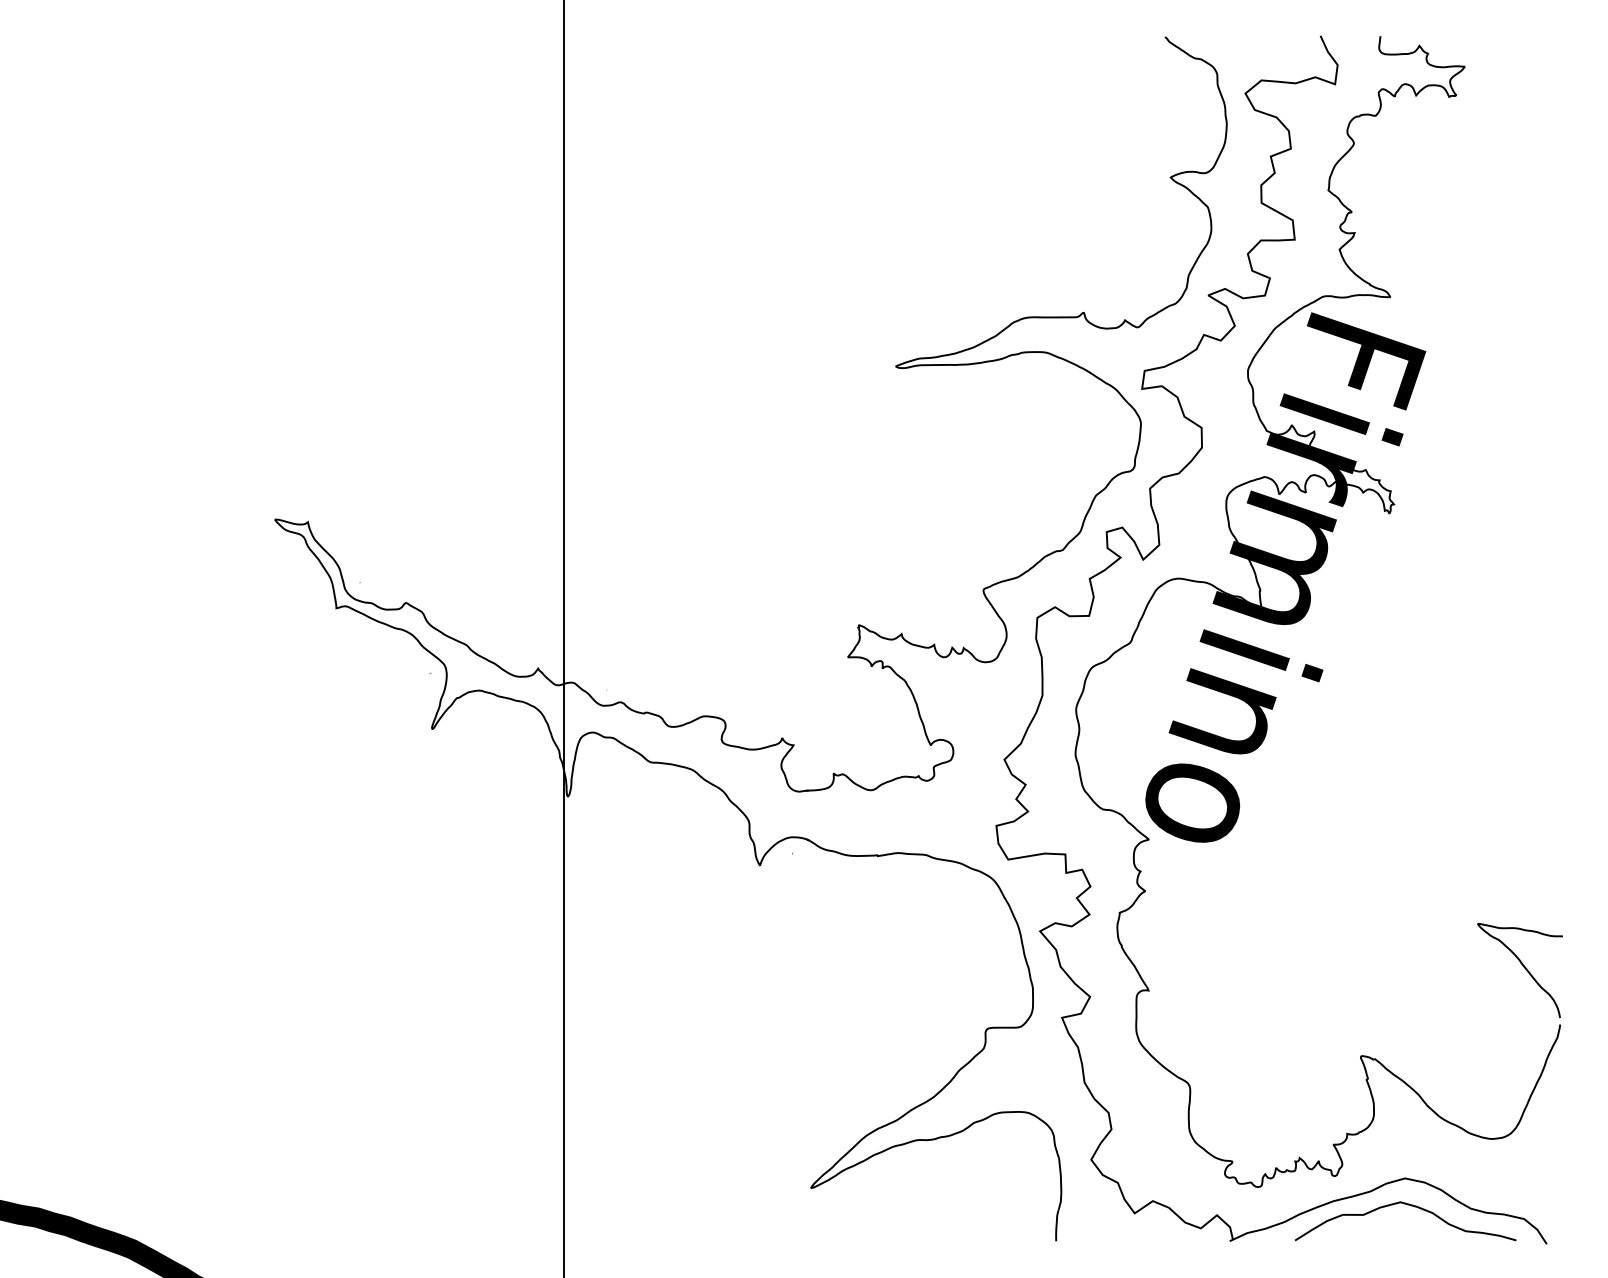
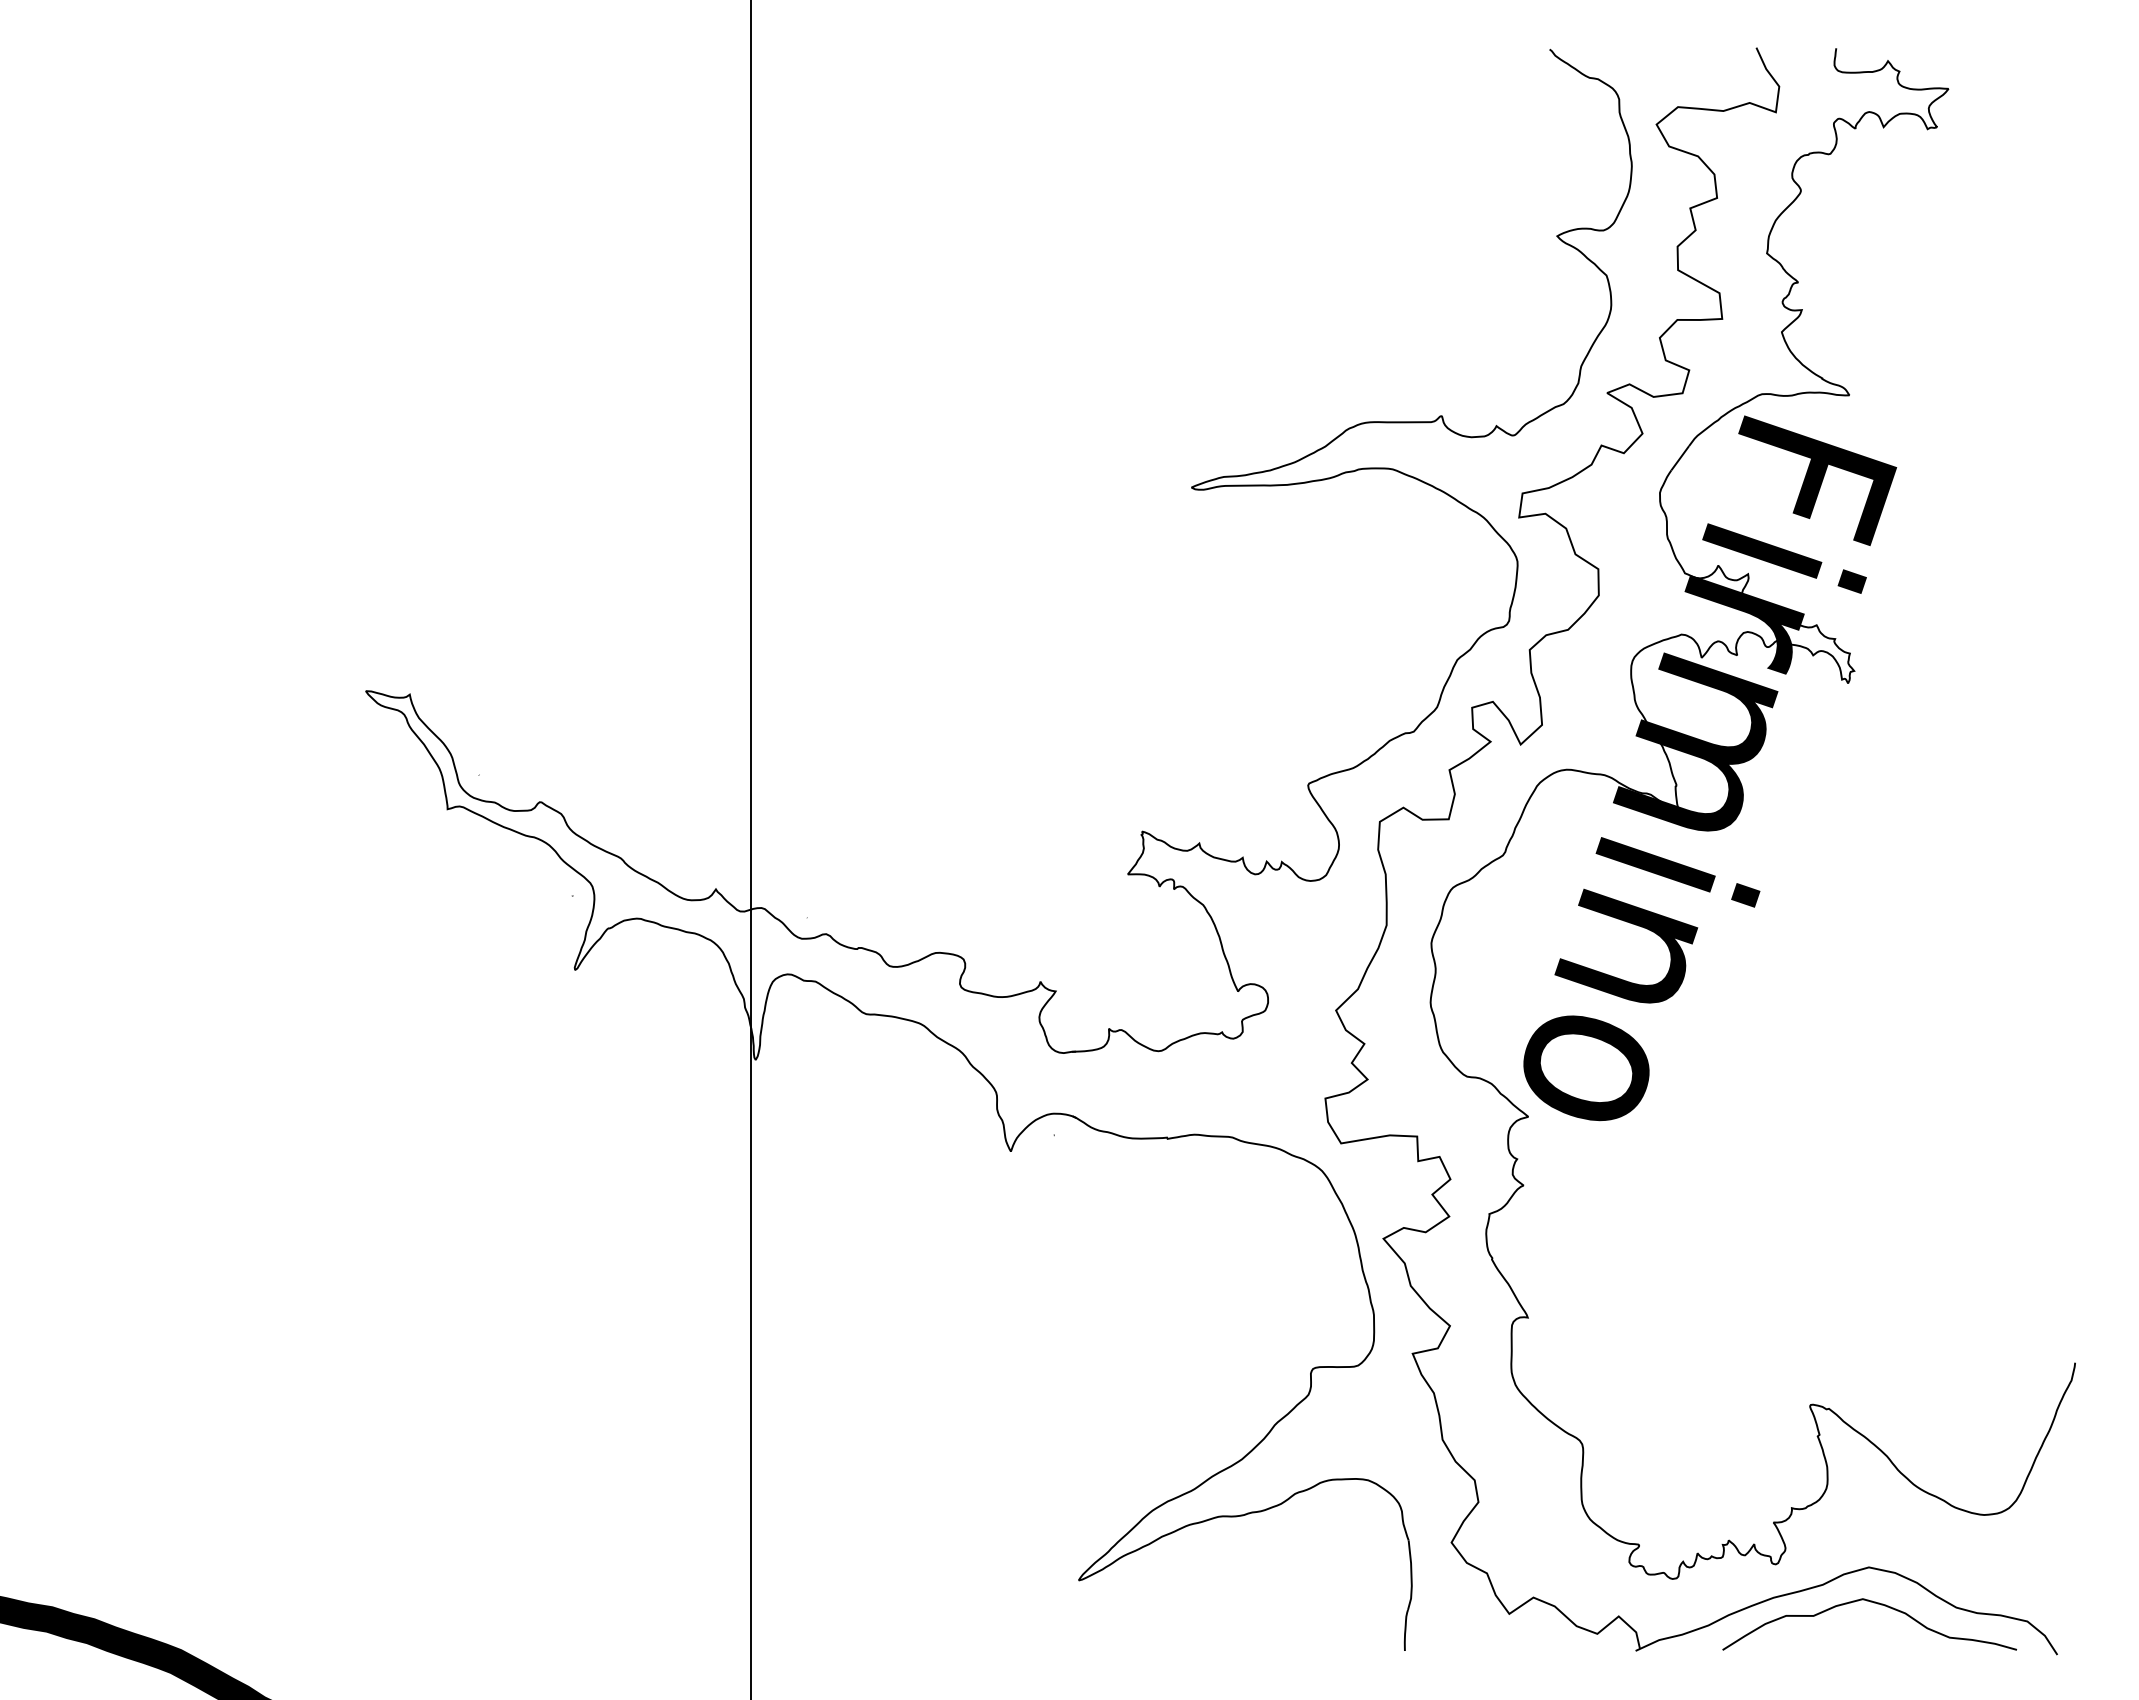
curve: (1522, 966) -> (2025, 1285), removed

